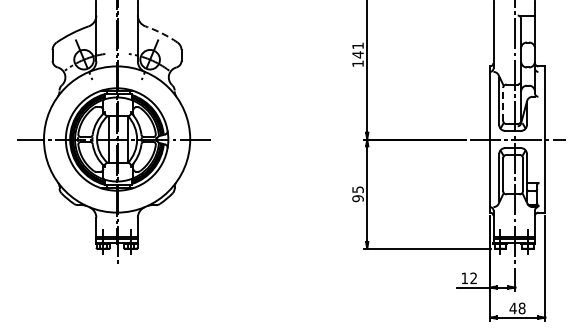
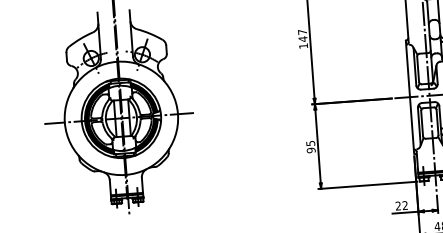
arc: (162, 33) -> (150, 33), dashed -> solid
text: (357, 45) -> (302, 31), 141 -> 147
line: (503, 103) -> (418, 68), dashed -> solid
text: (464, 277) -> (398, 205), 12 -> 22

